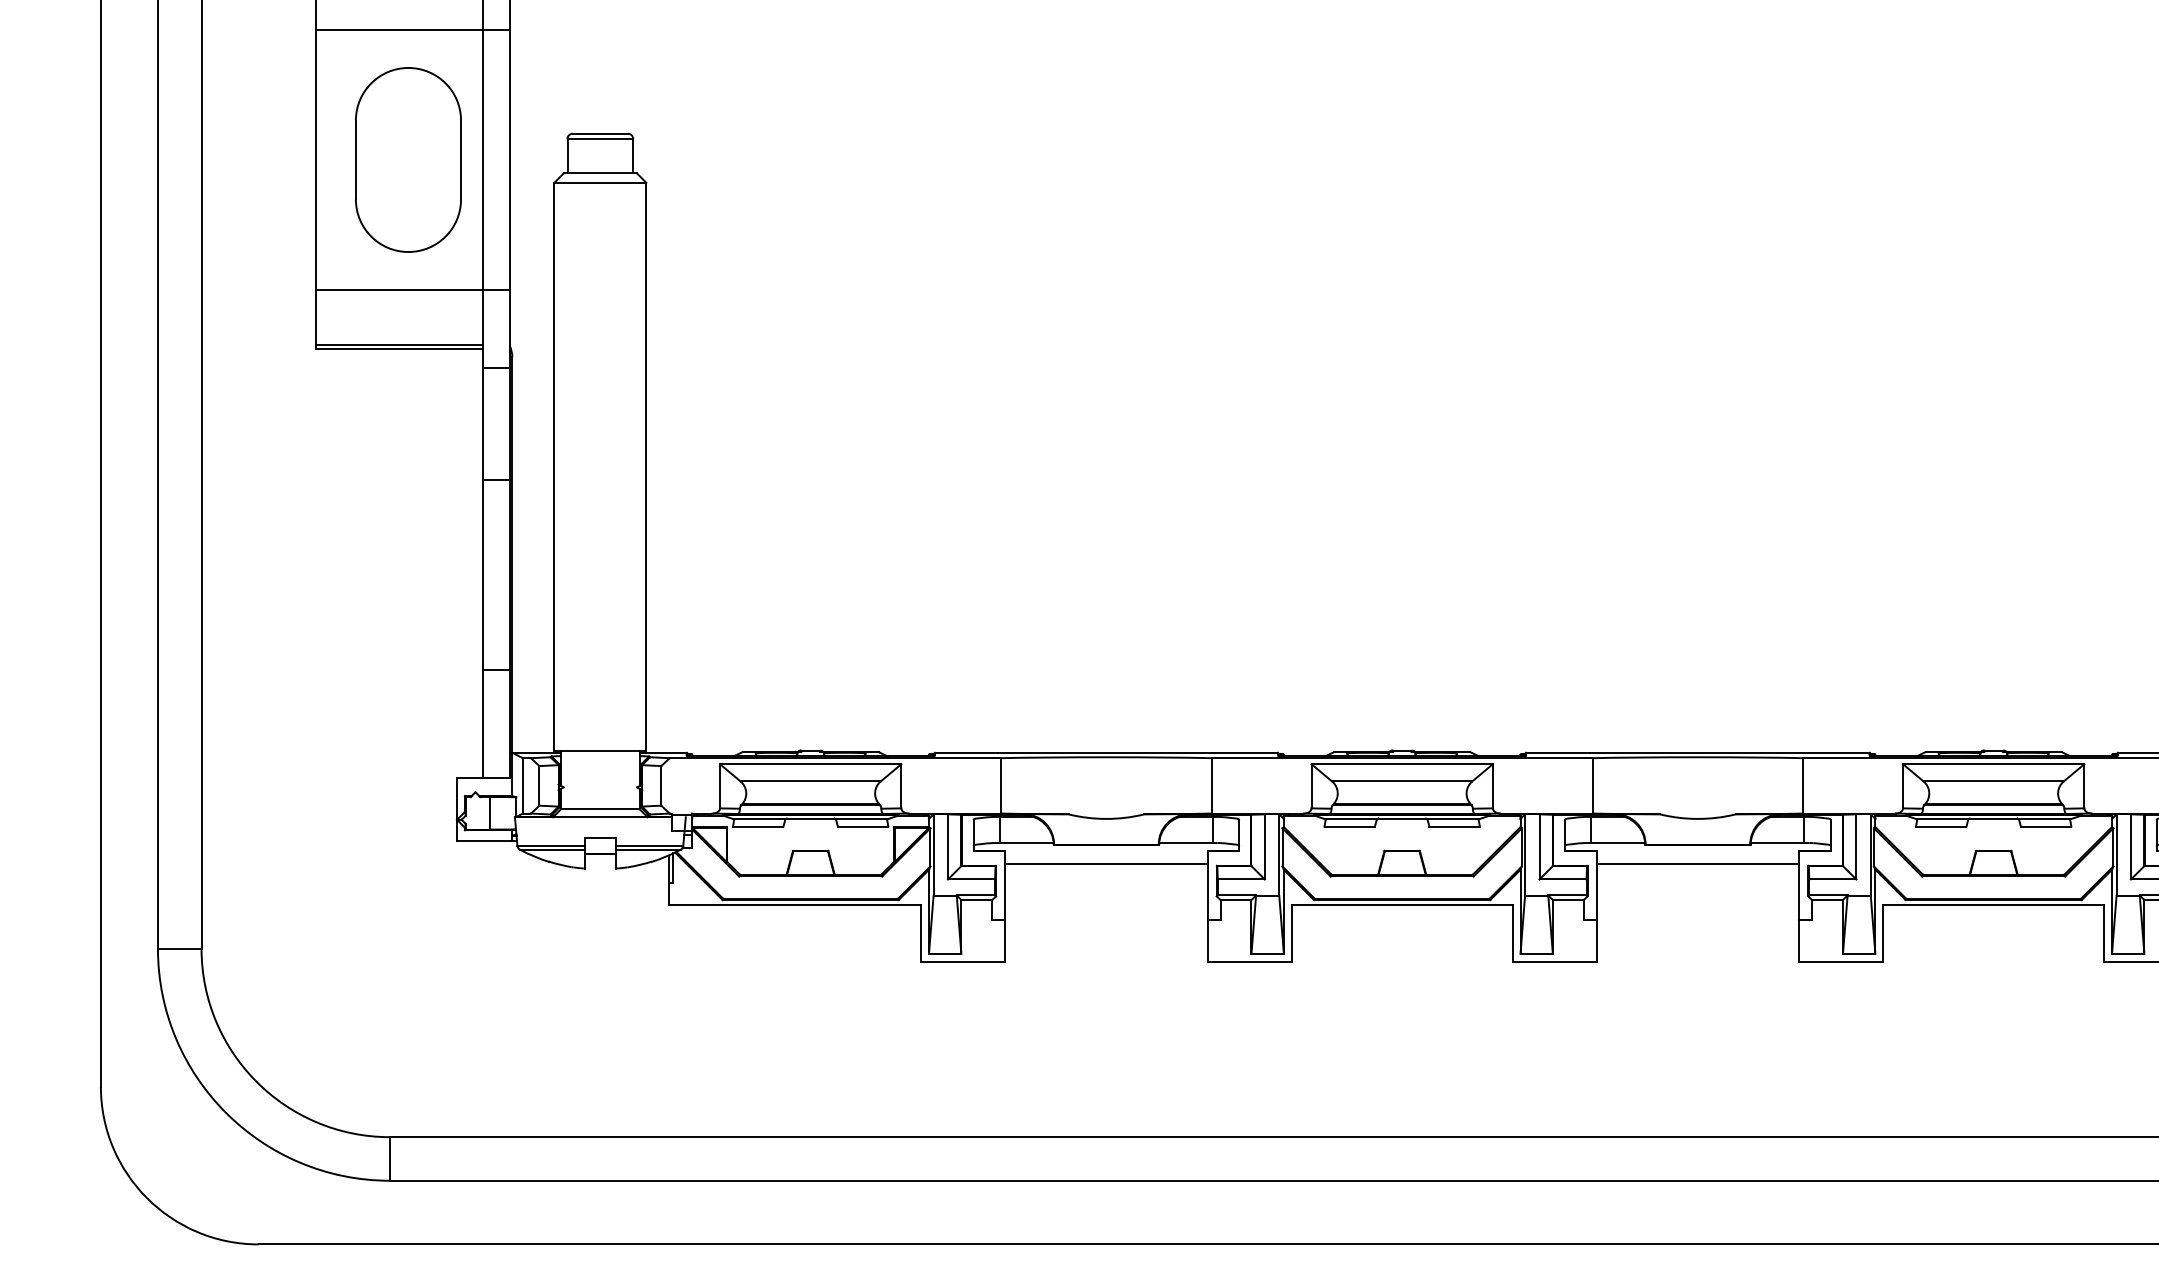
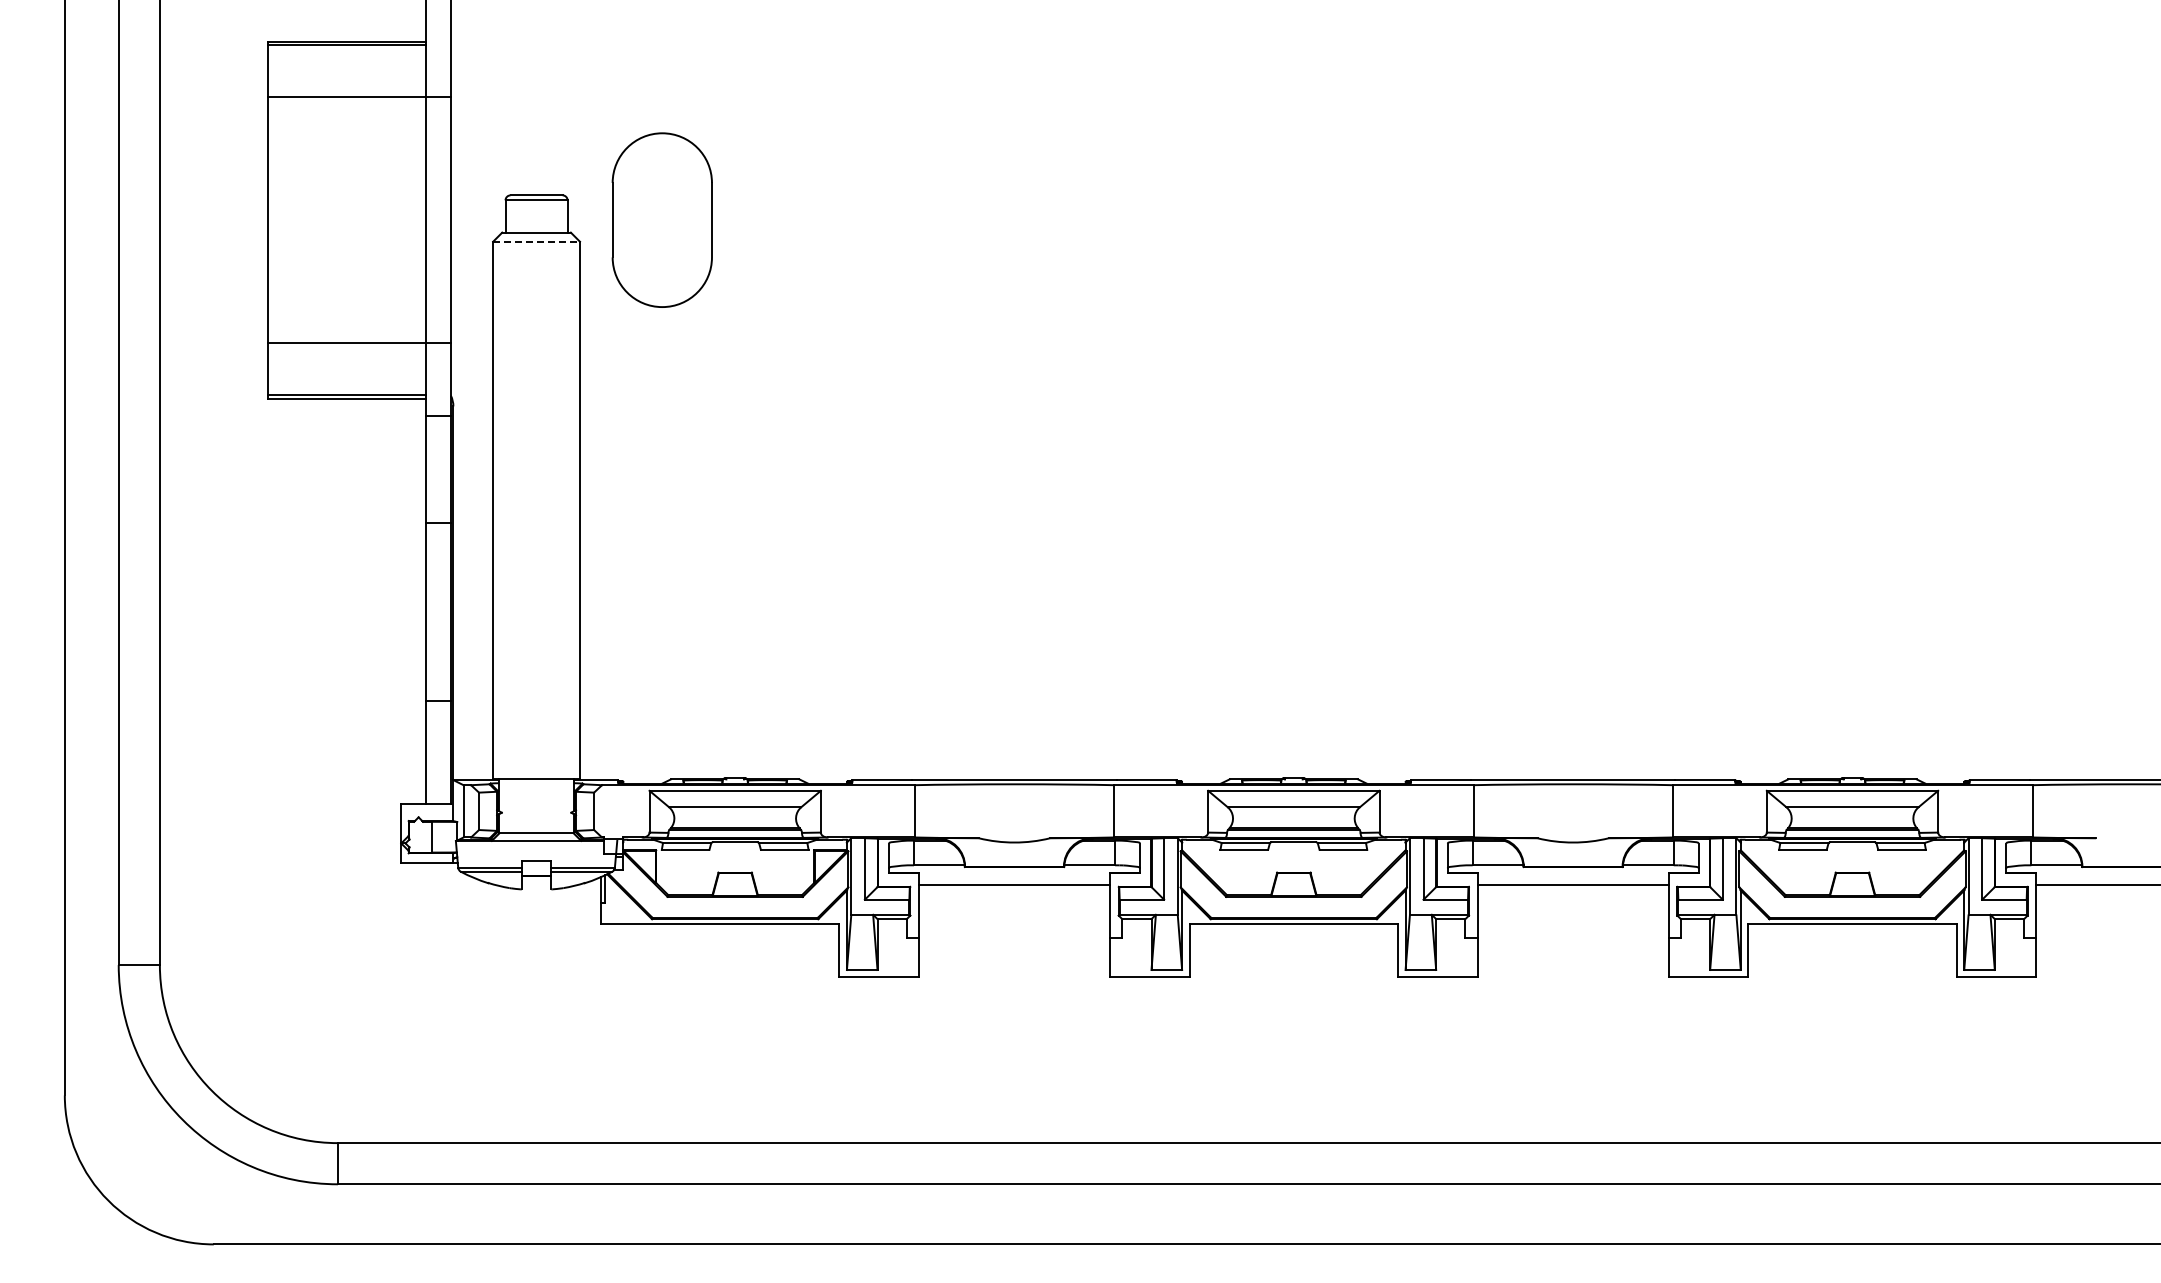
part: (407, 159) -> (661, 219), moved
line: (601, 182) -> (537, 241), solid -> dashed

